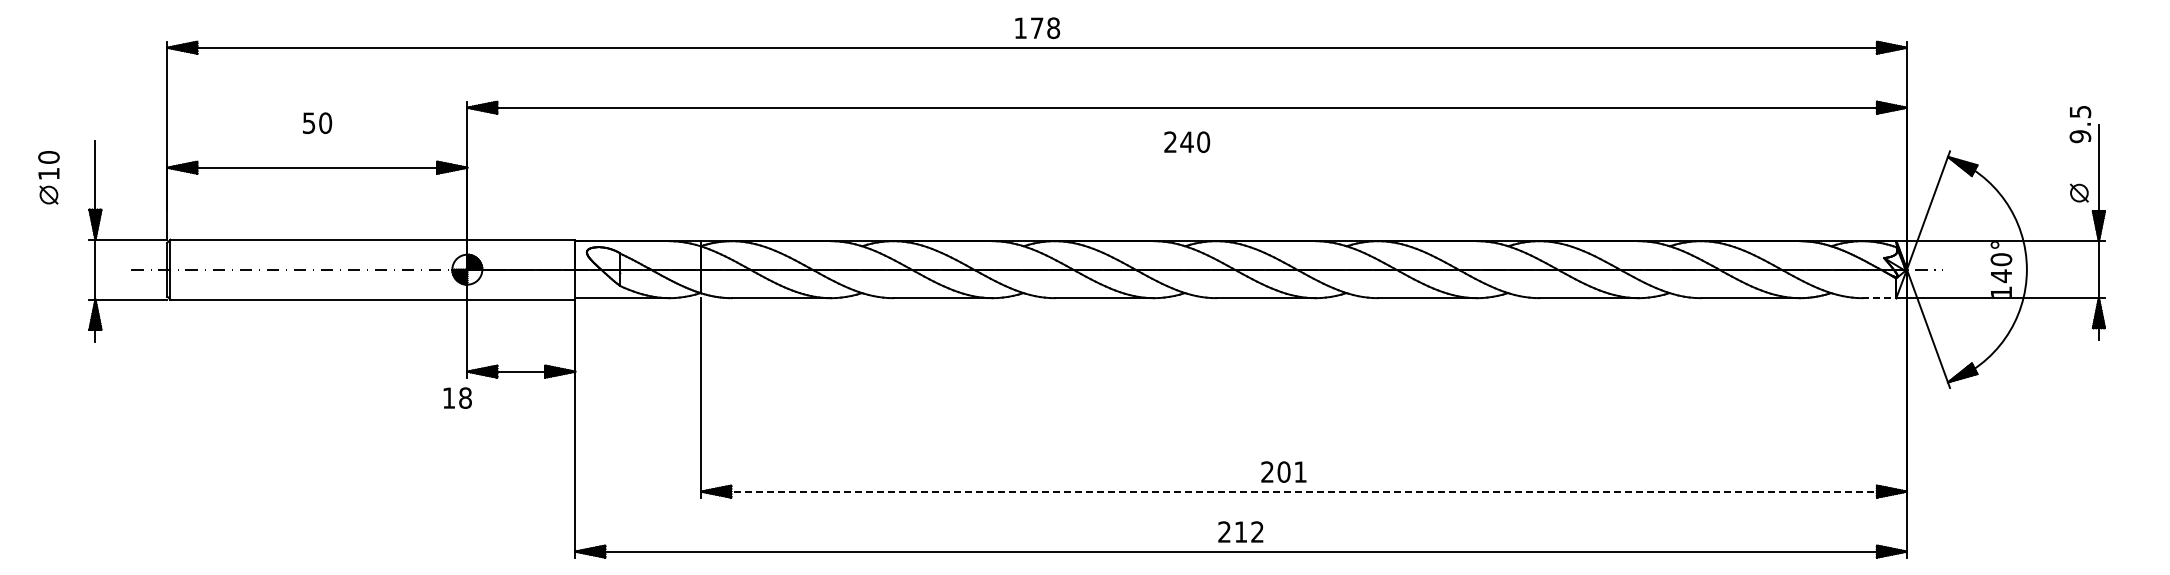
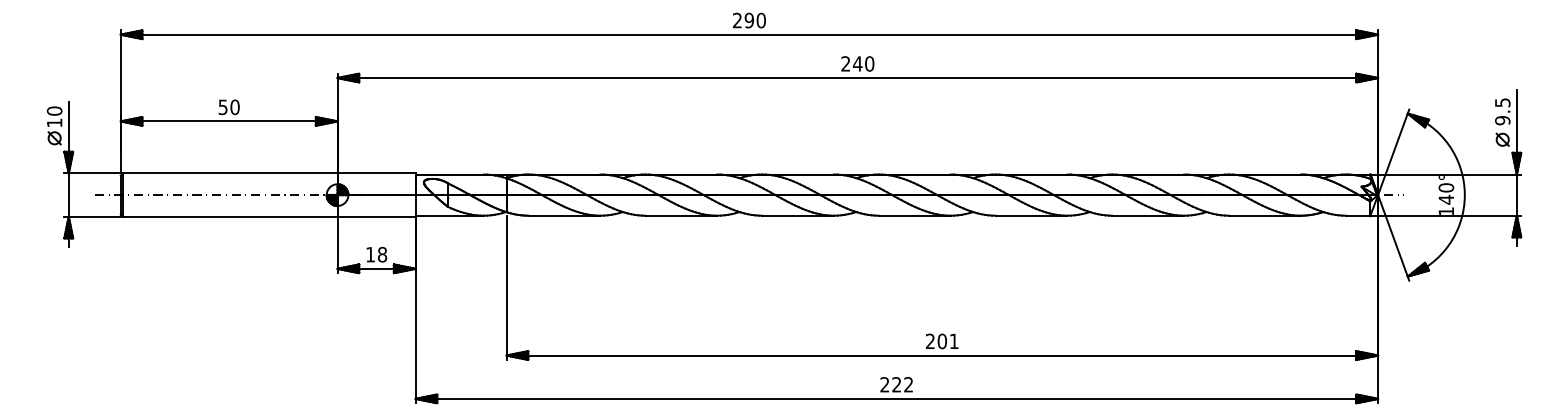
text: (1037, 28) -> (749, 20), 178 -> 290
text: (317, 122) -> (229, 106), moved
text: (2080, 124) -> (1502, 111), moved
text: (1187, 141) -> (858, 63), moved
part: (48, 177) -> (54, 125), moved
line: (1879, 298) -> (1358, 215), dashed -> solid
text: (457, 397) -> (376, 254), moved
text: (1283, 471) -> (941, 340), moved
line: (1304, 491) -> (942, 355), dashed -> solid
text: (1240, 531) -> (896, 384), 212 -> 222

